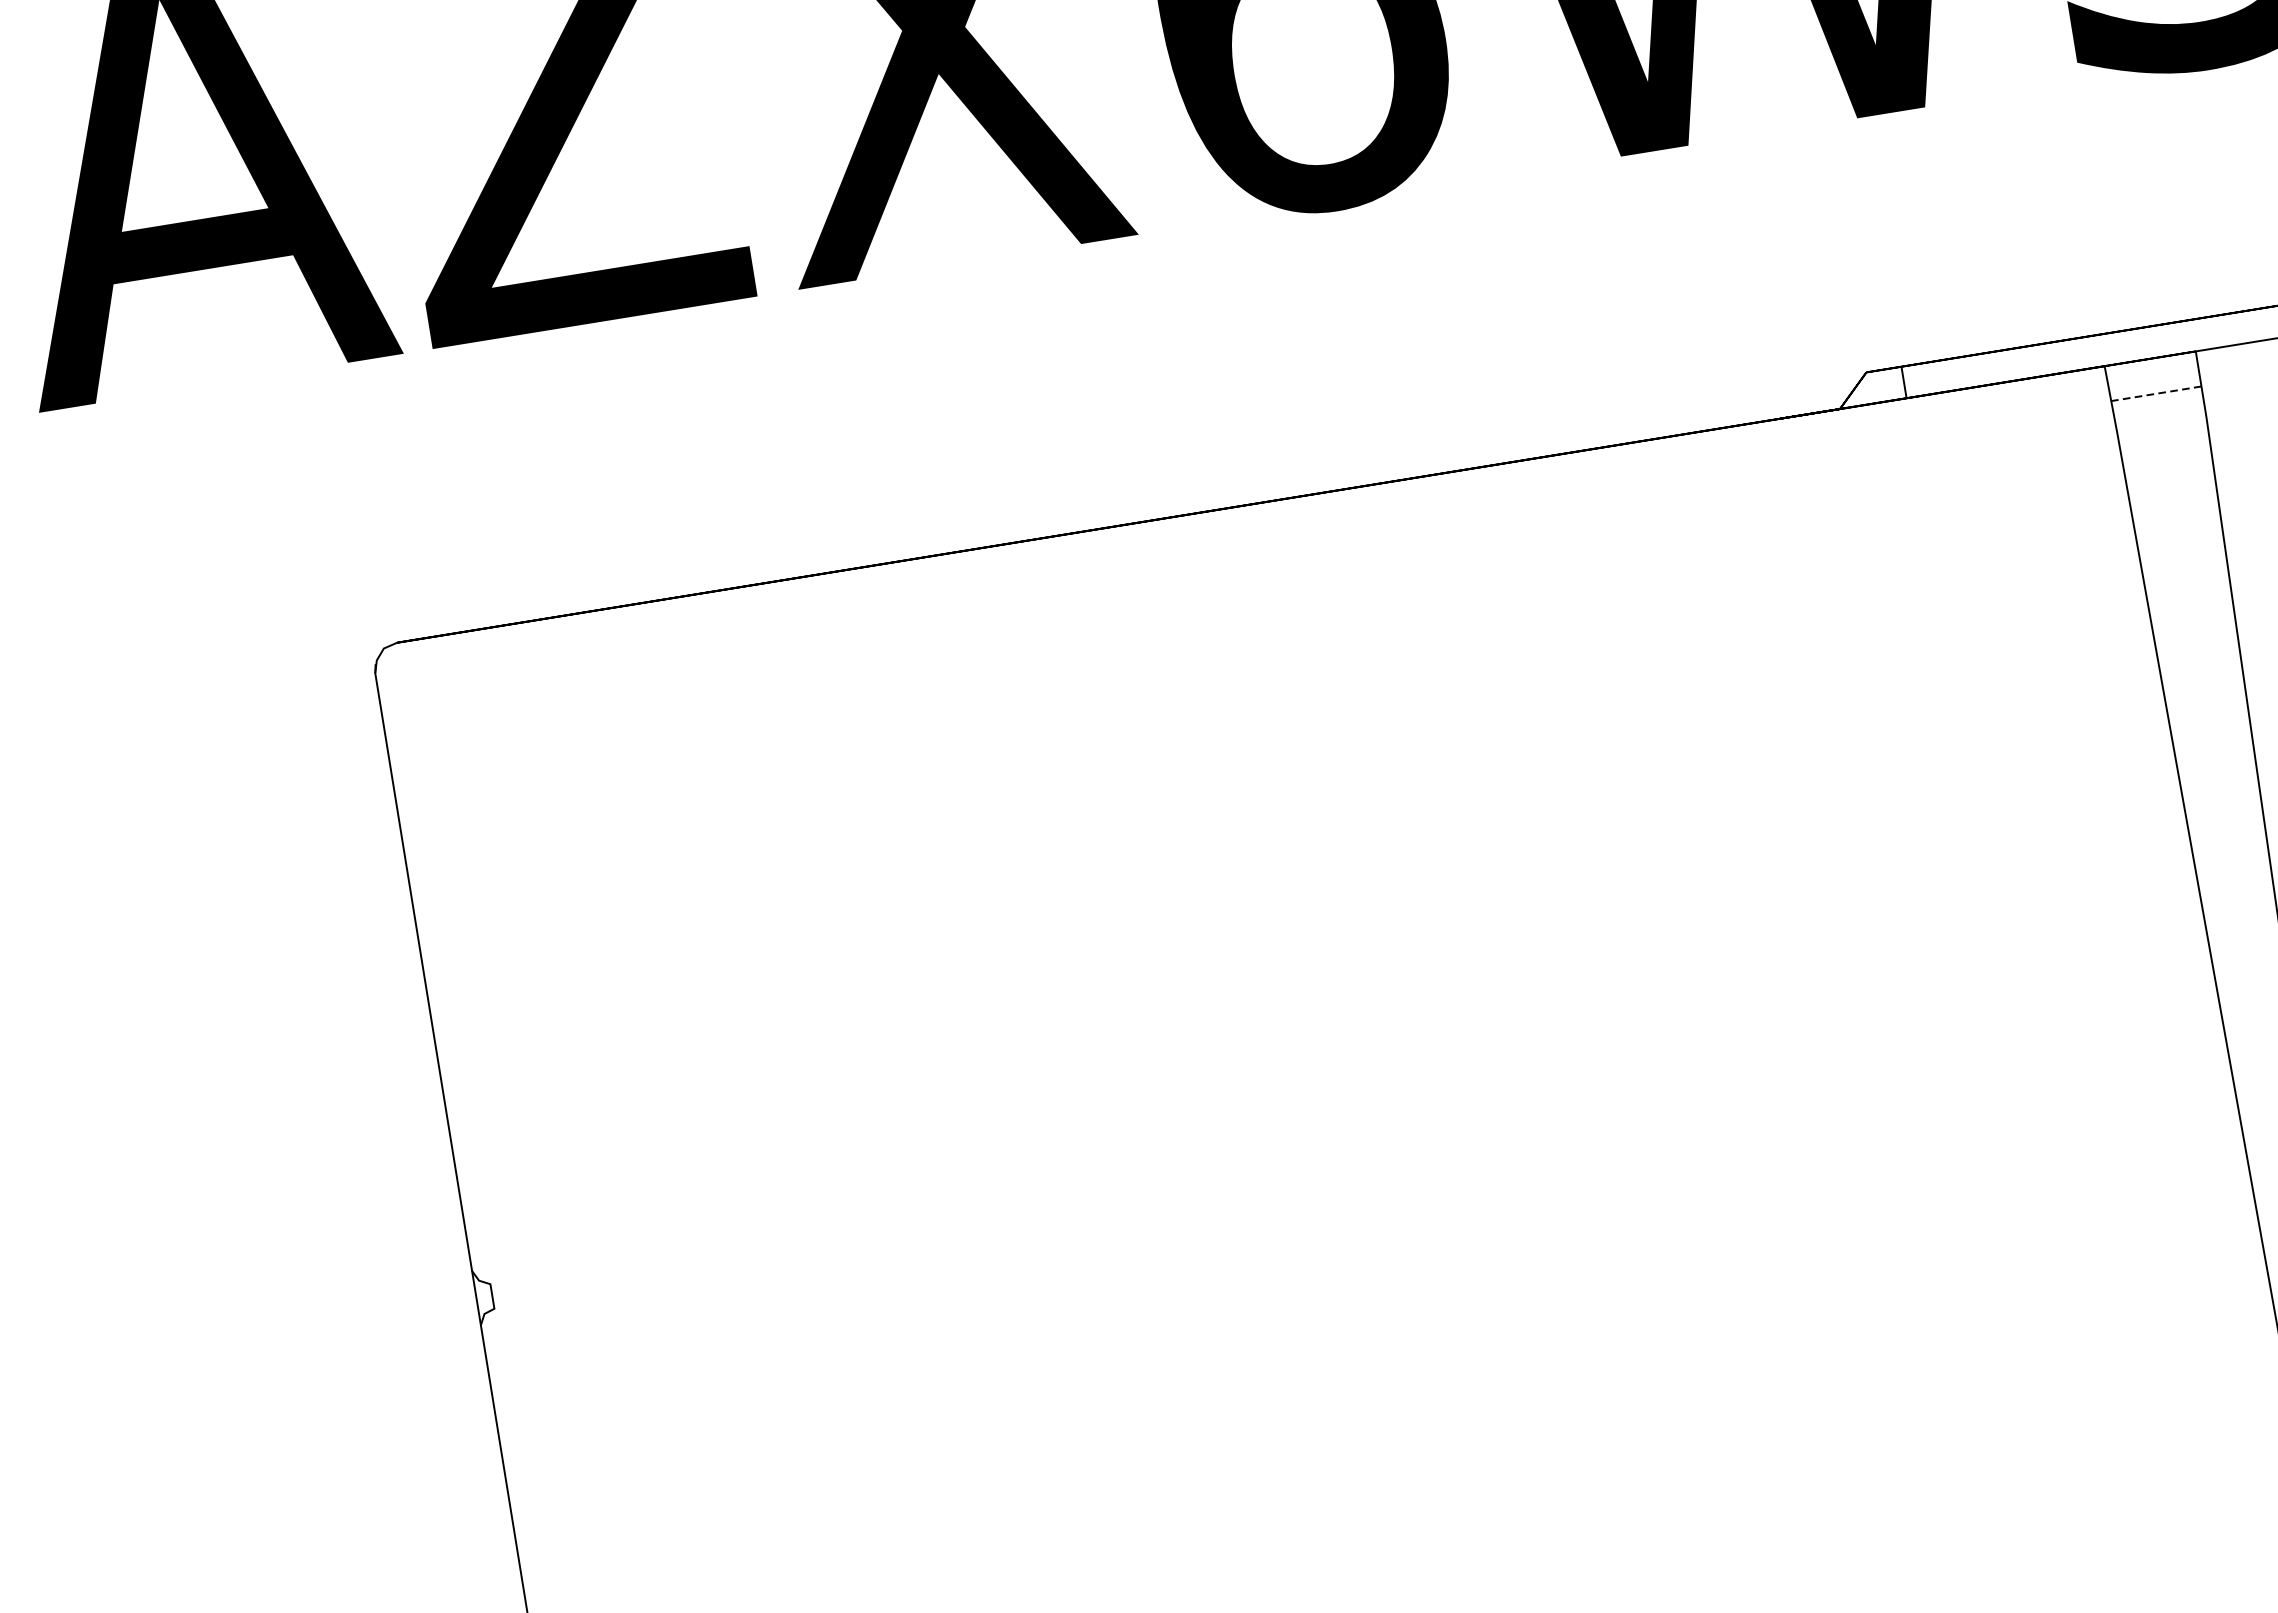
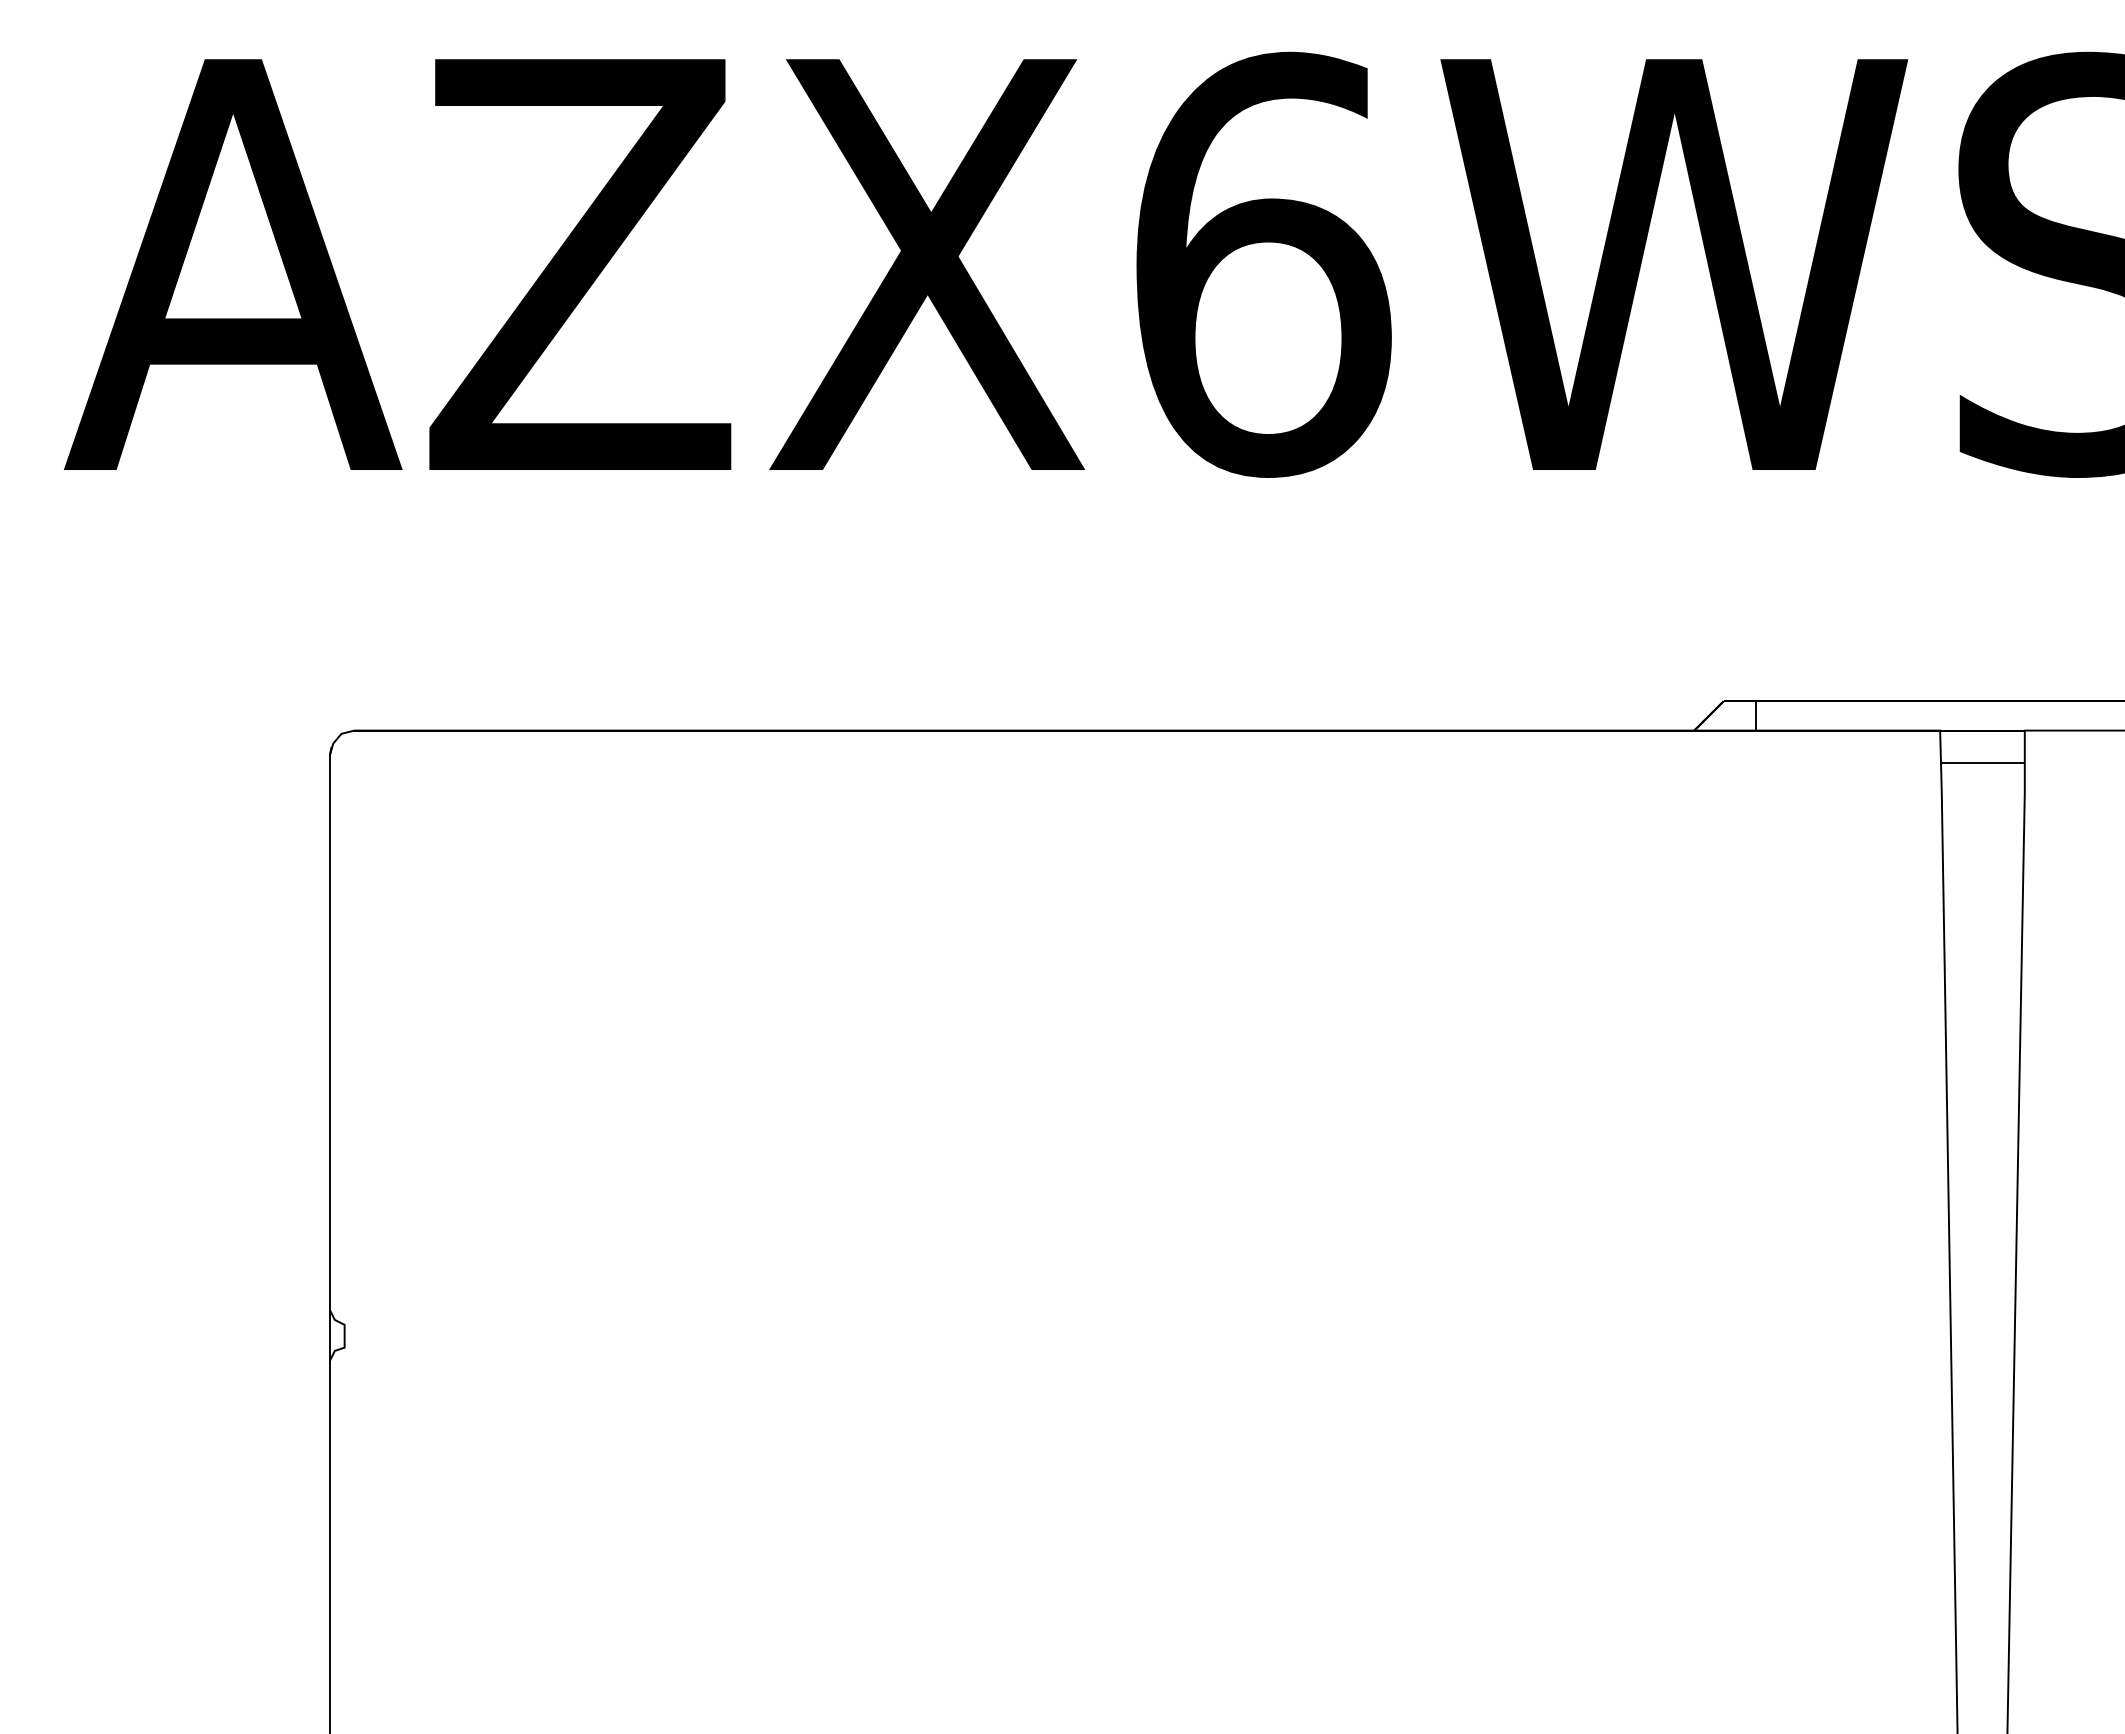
line: (2154, 394) -> (1981, 763), dashed -> solid

